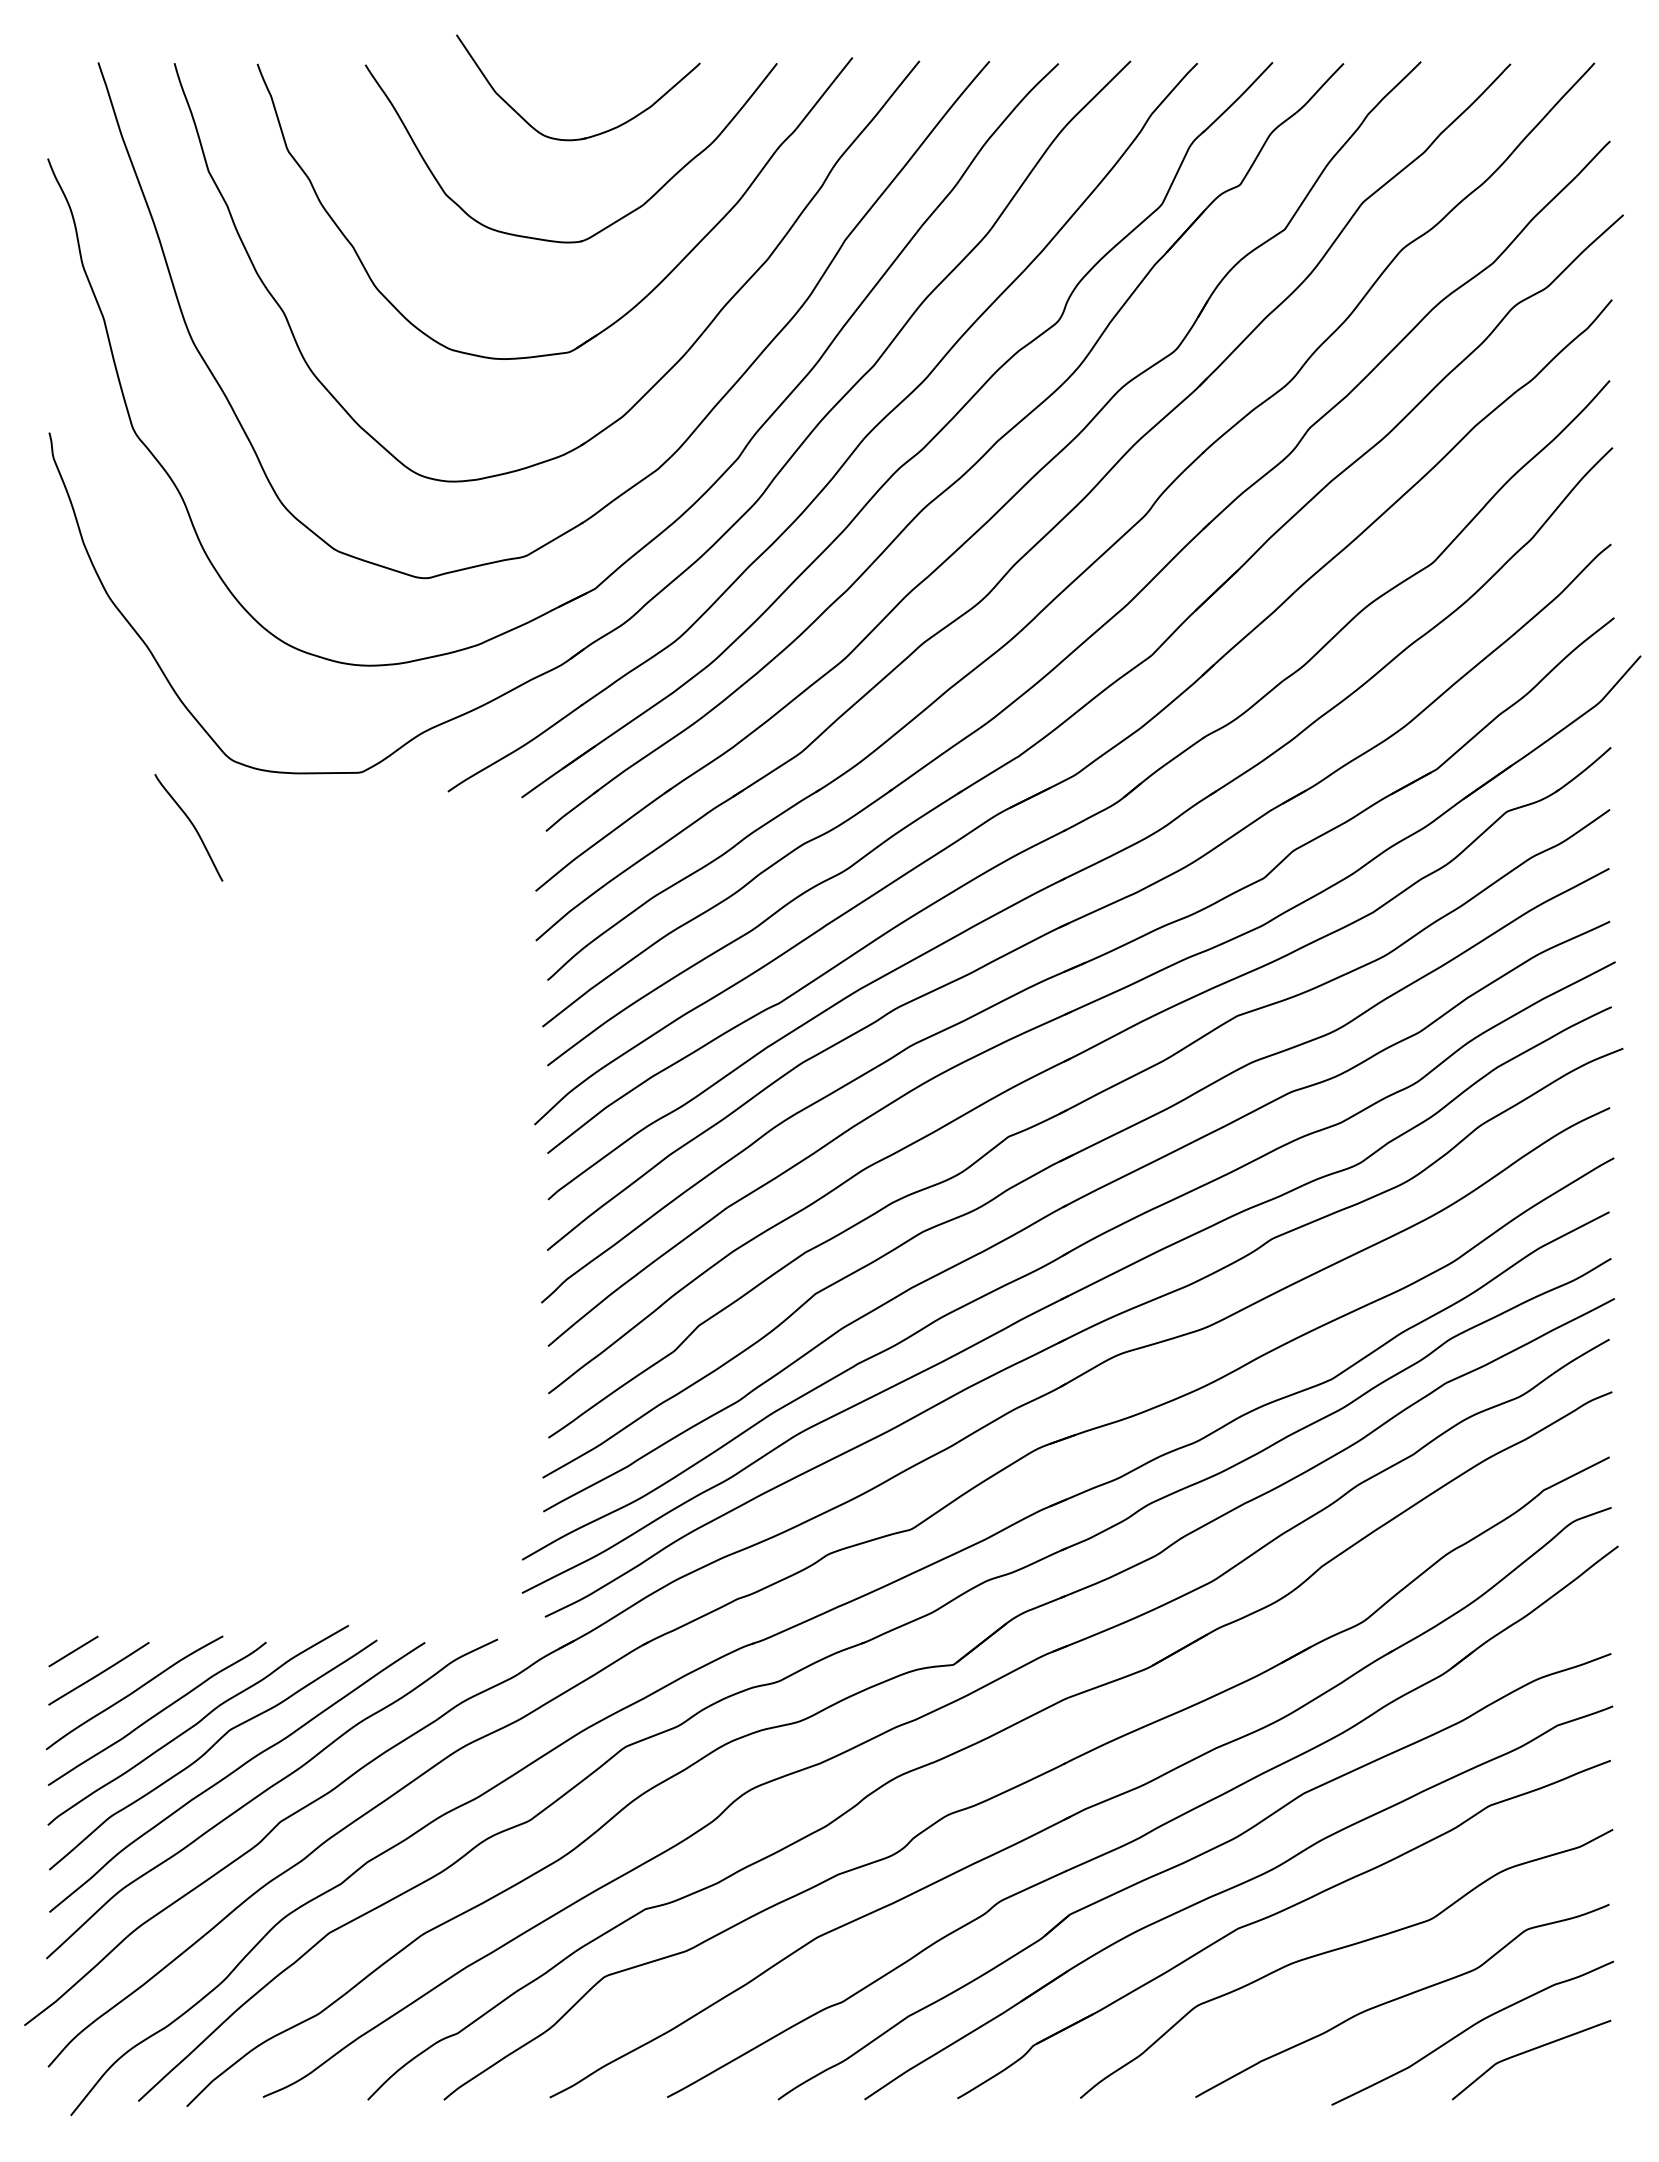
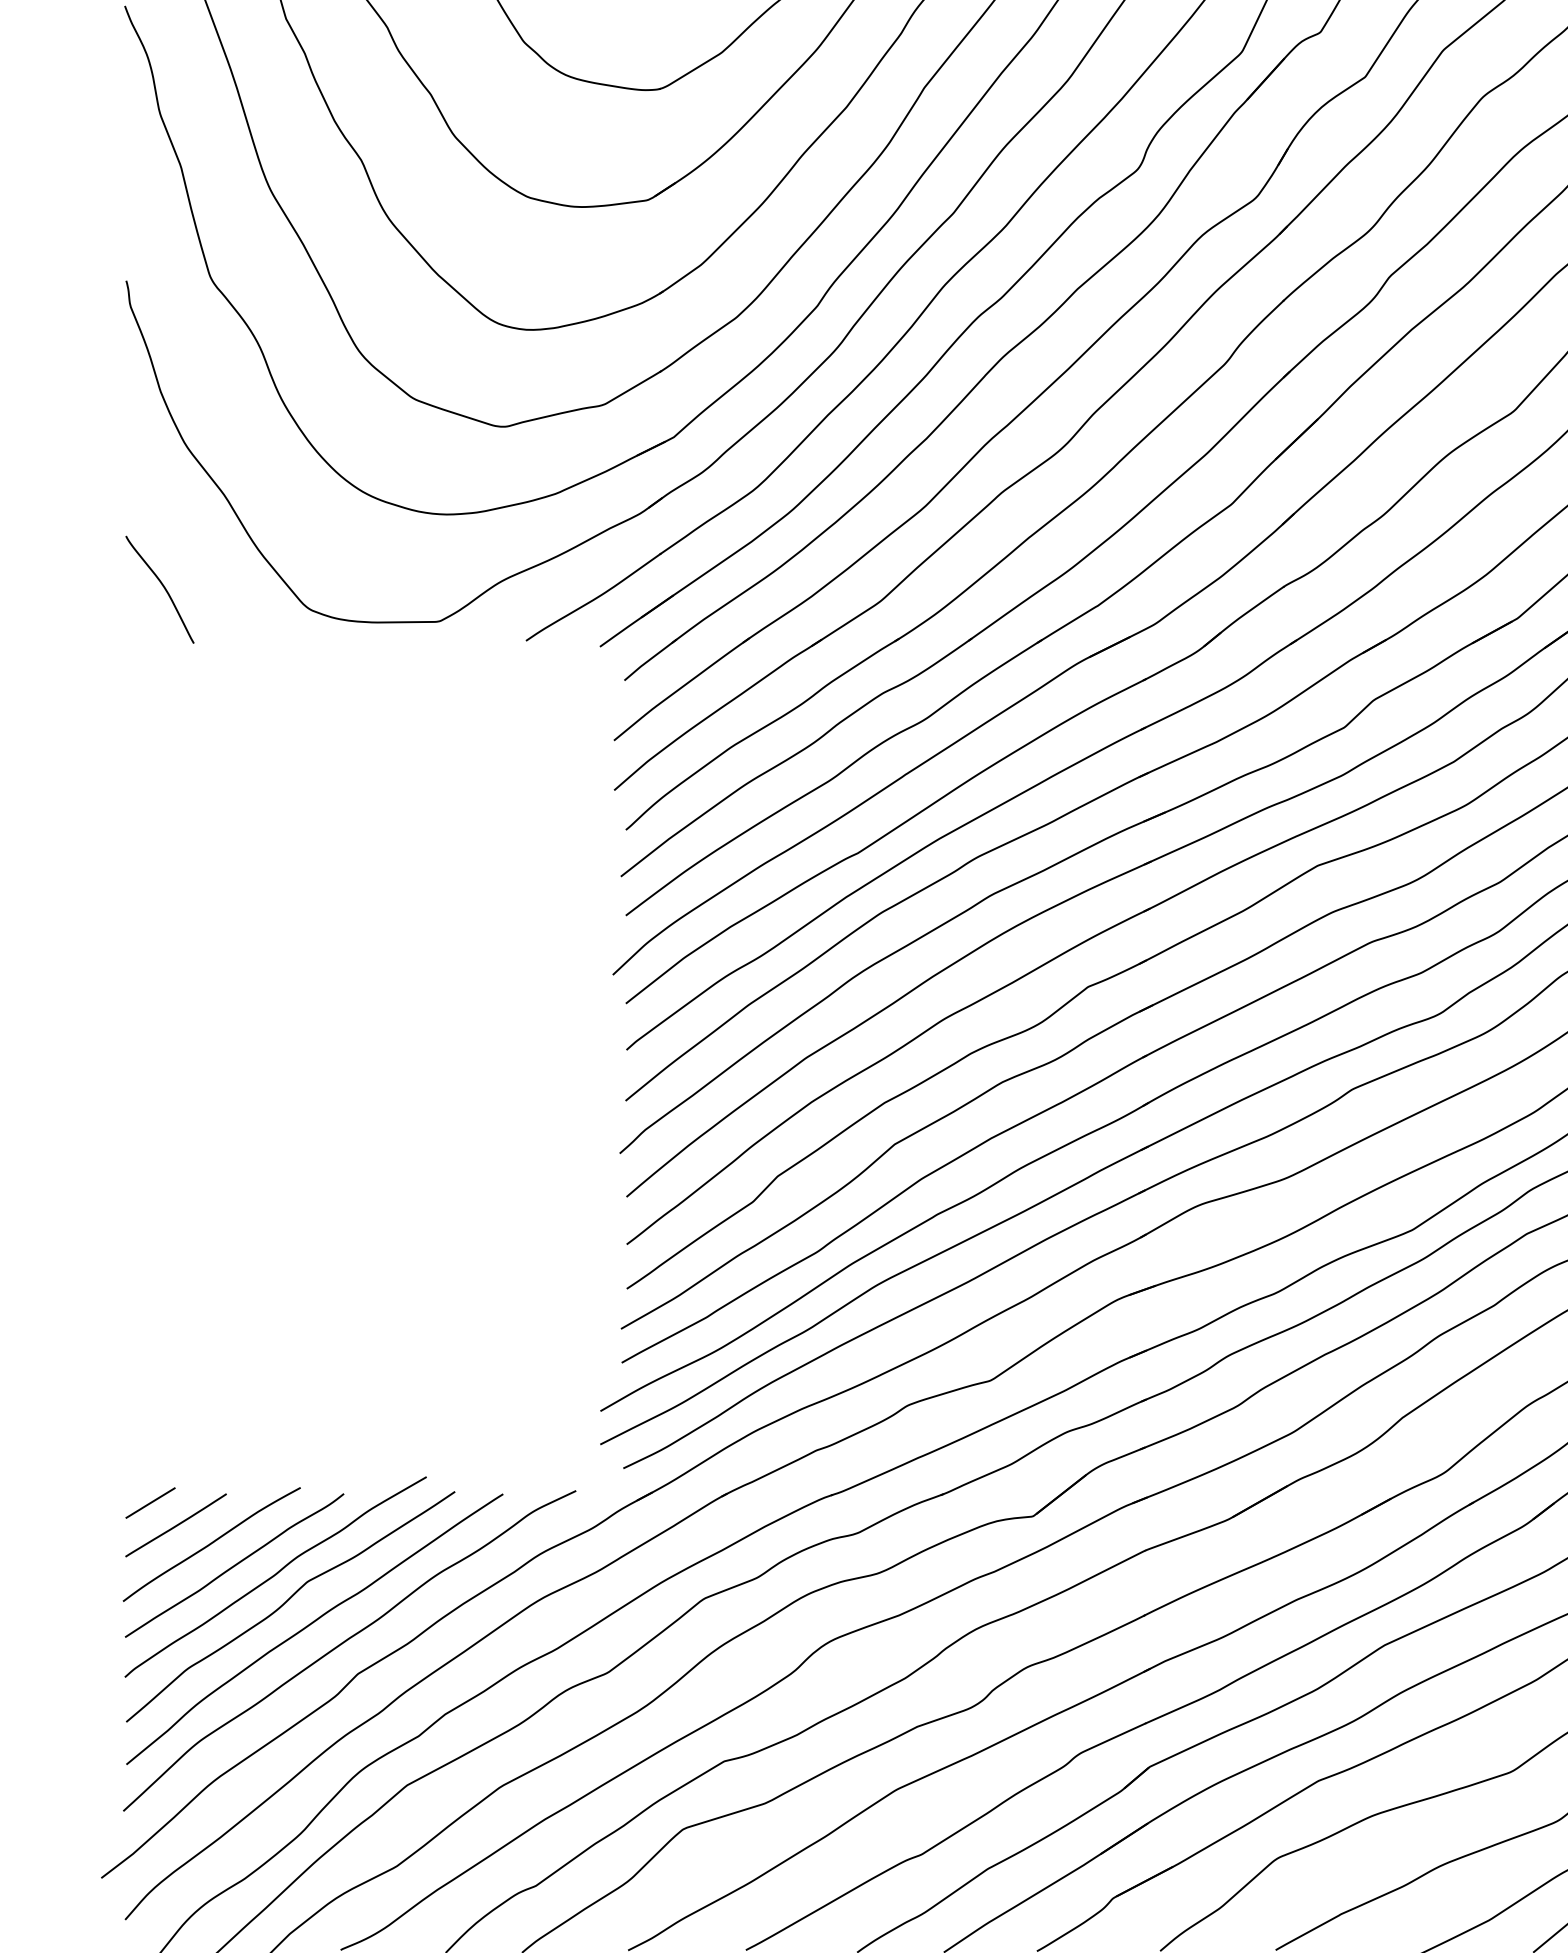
curve: (192, 826) -> (163, 588), moved

